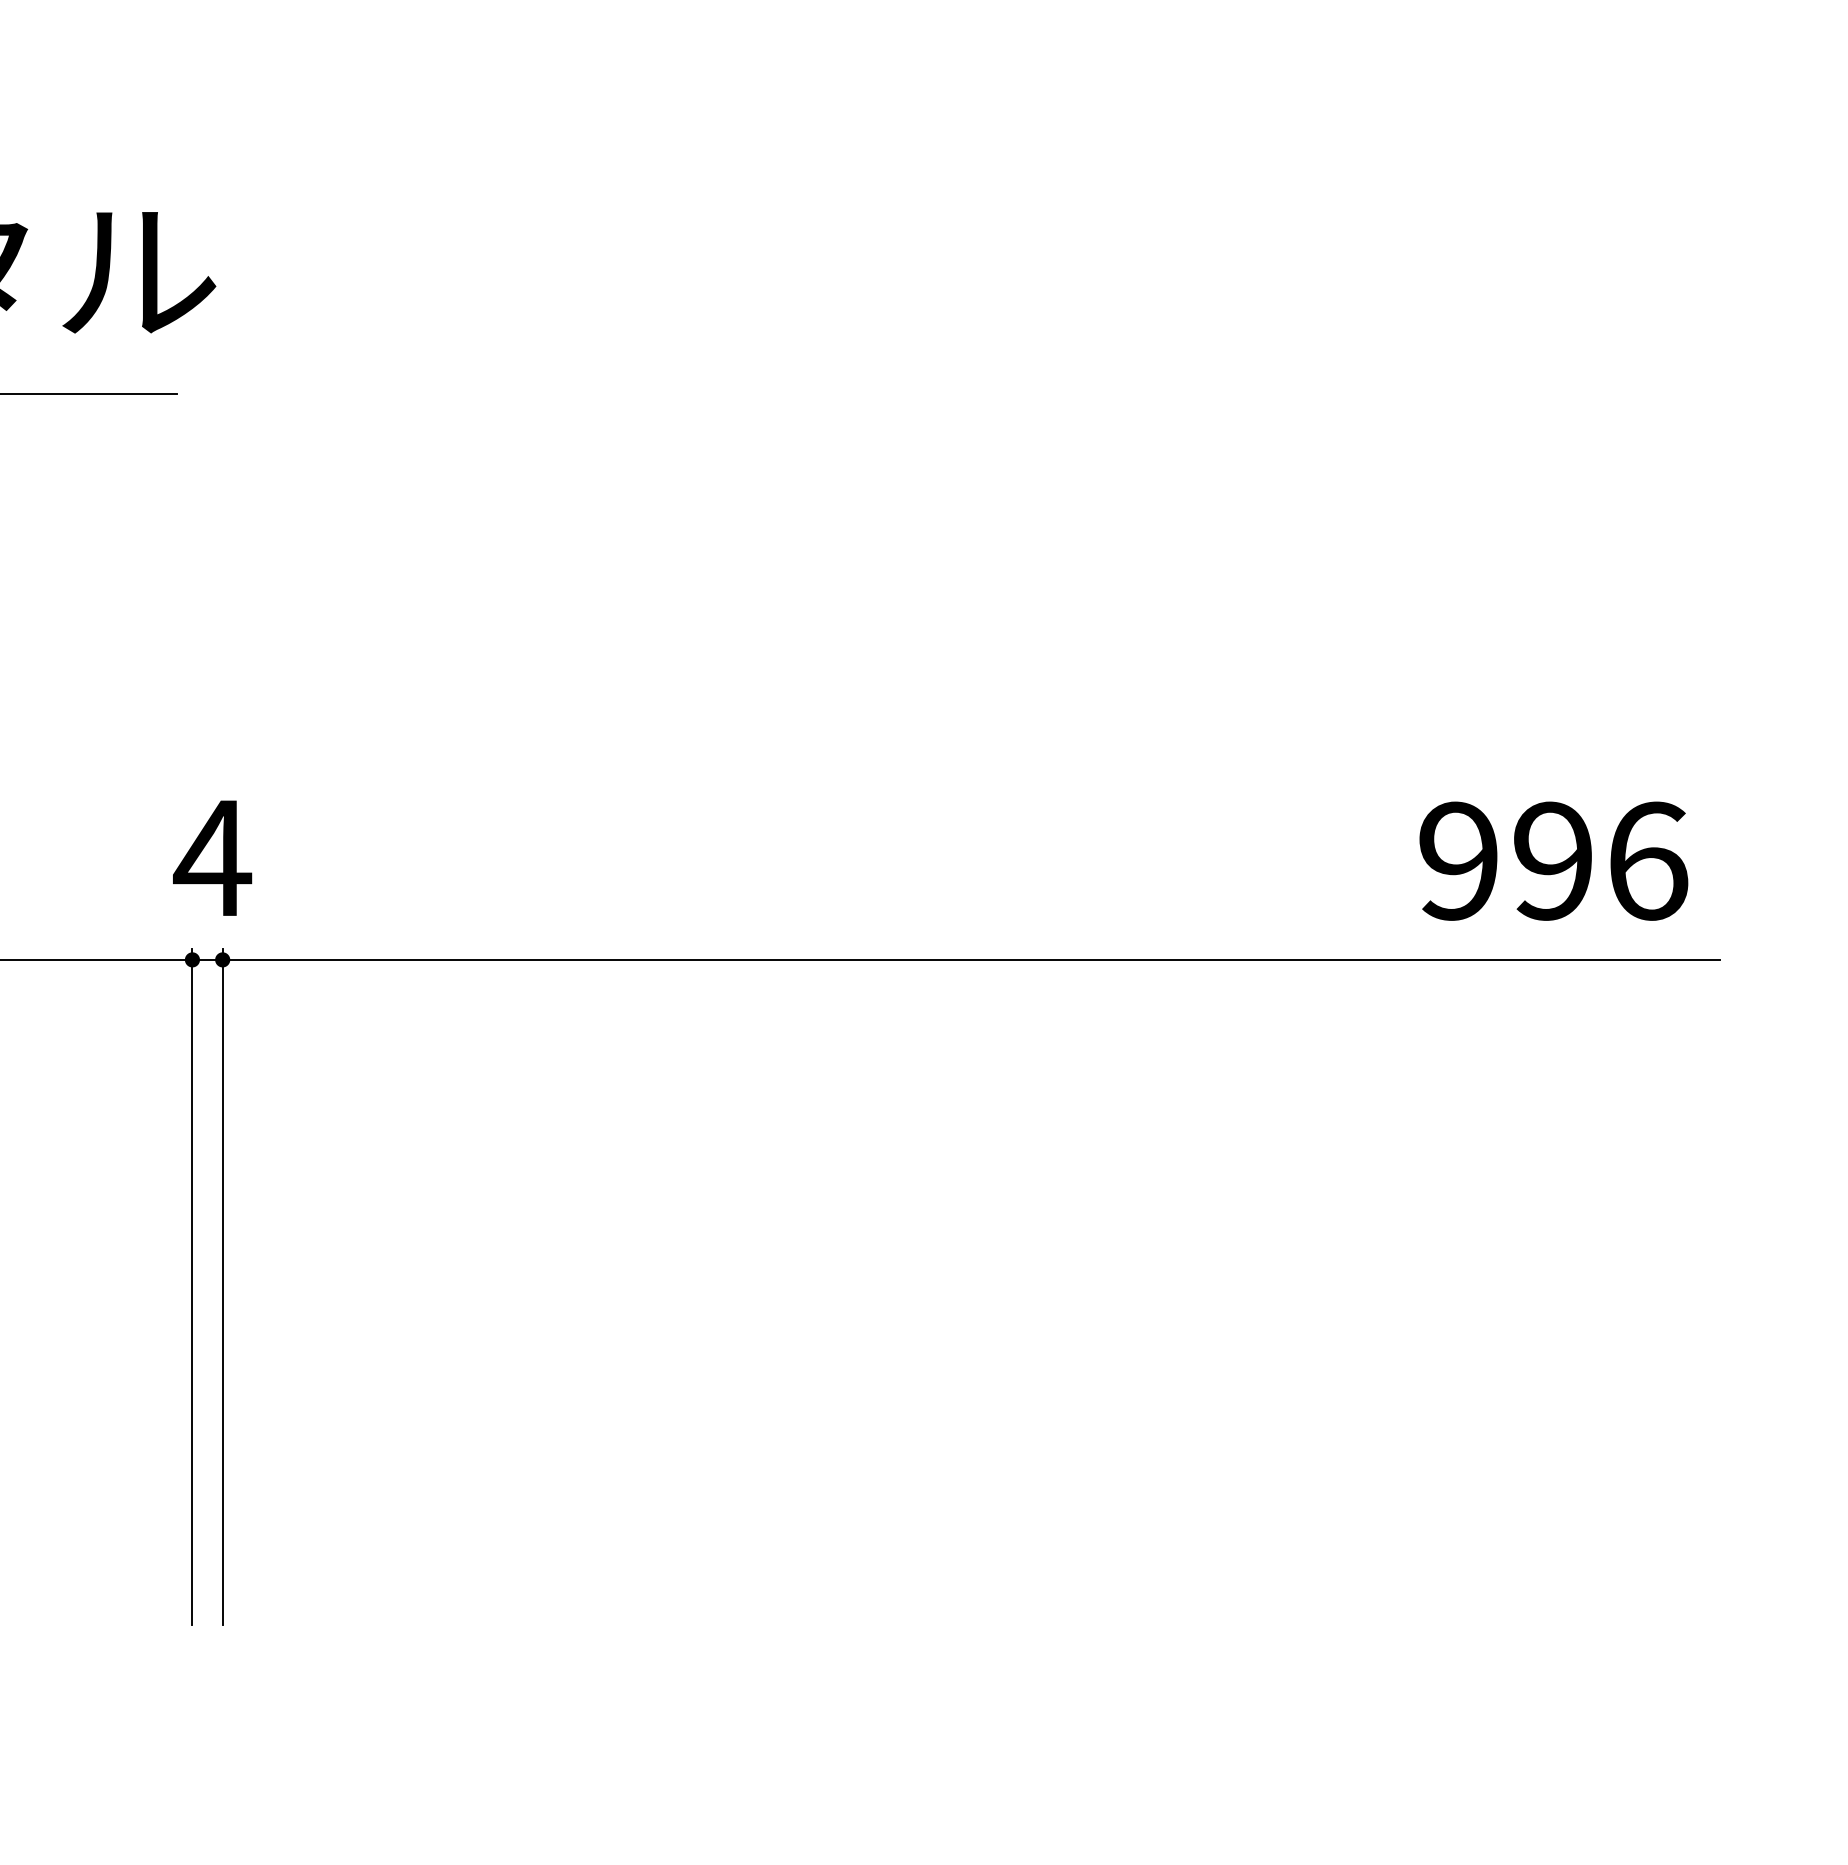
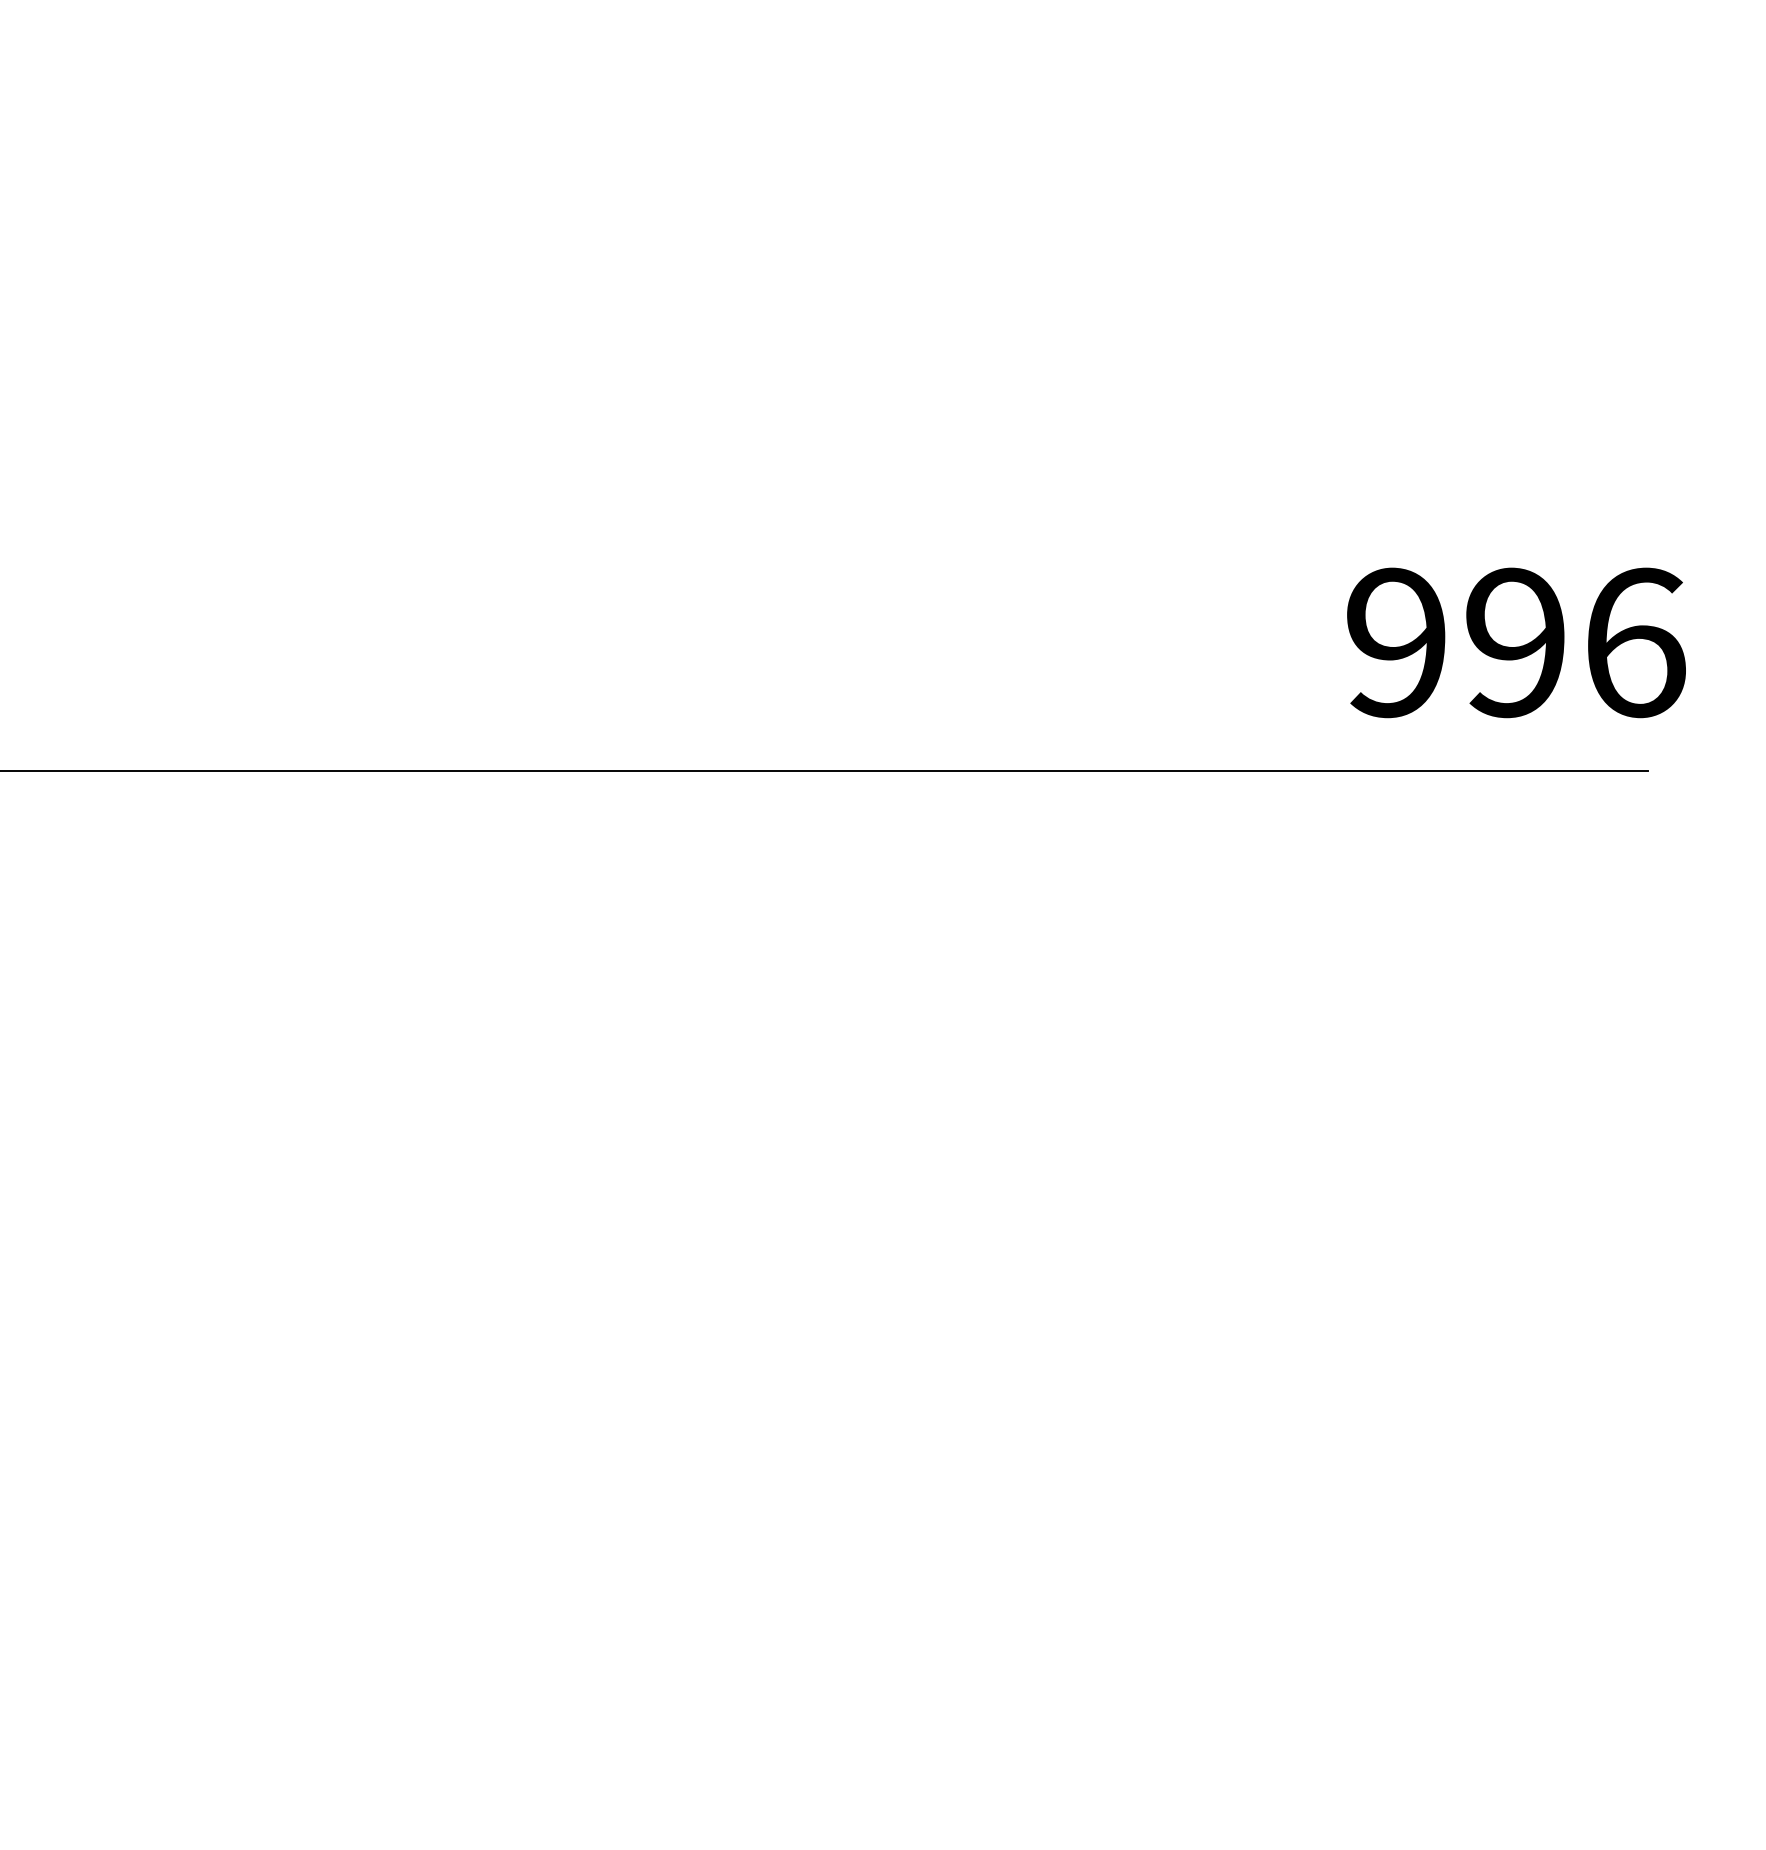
text: (1553, 860) -> (1516, 641), moved

